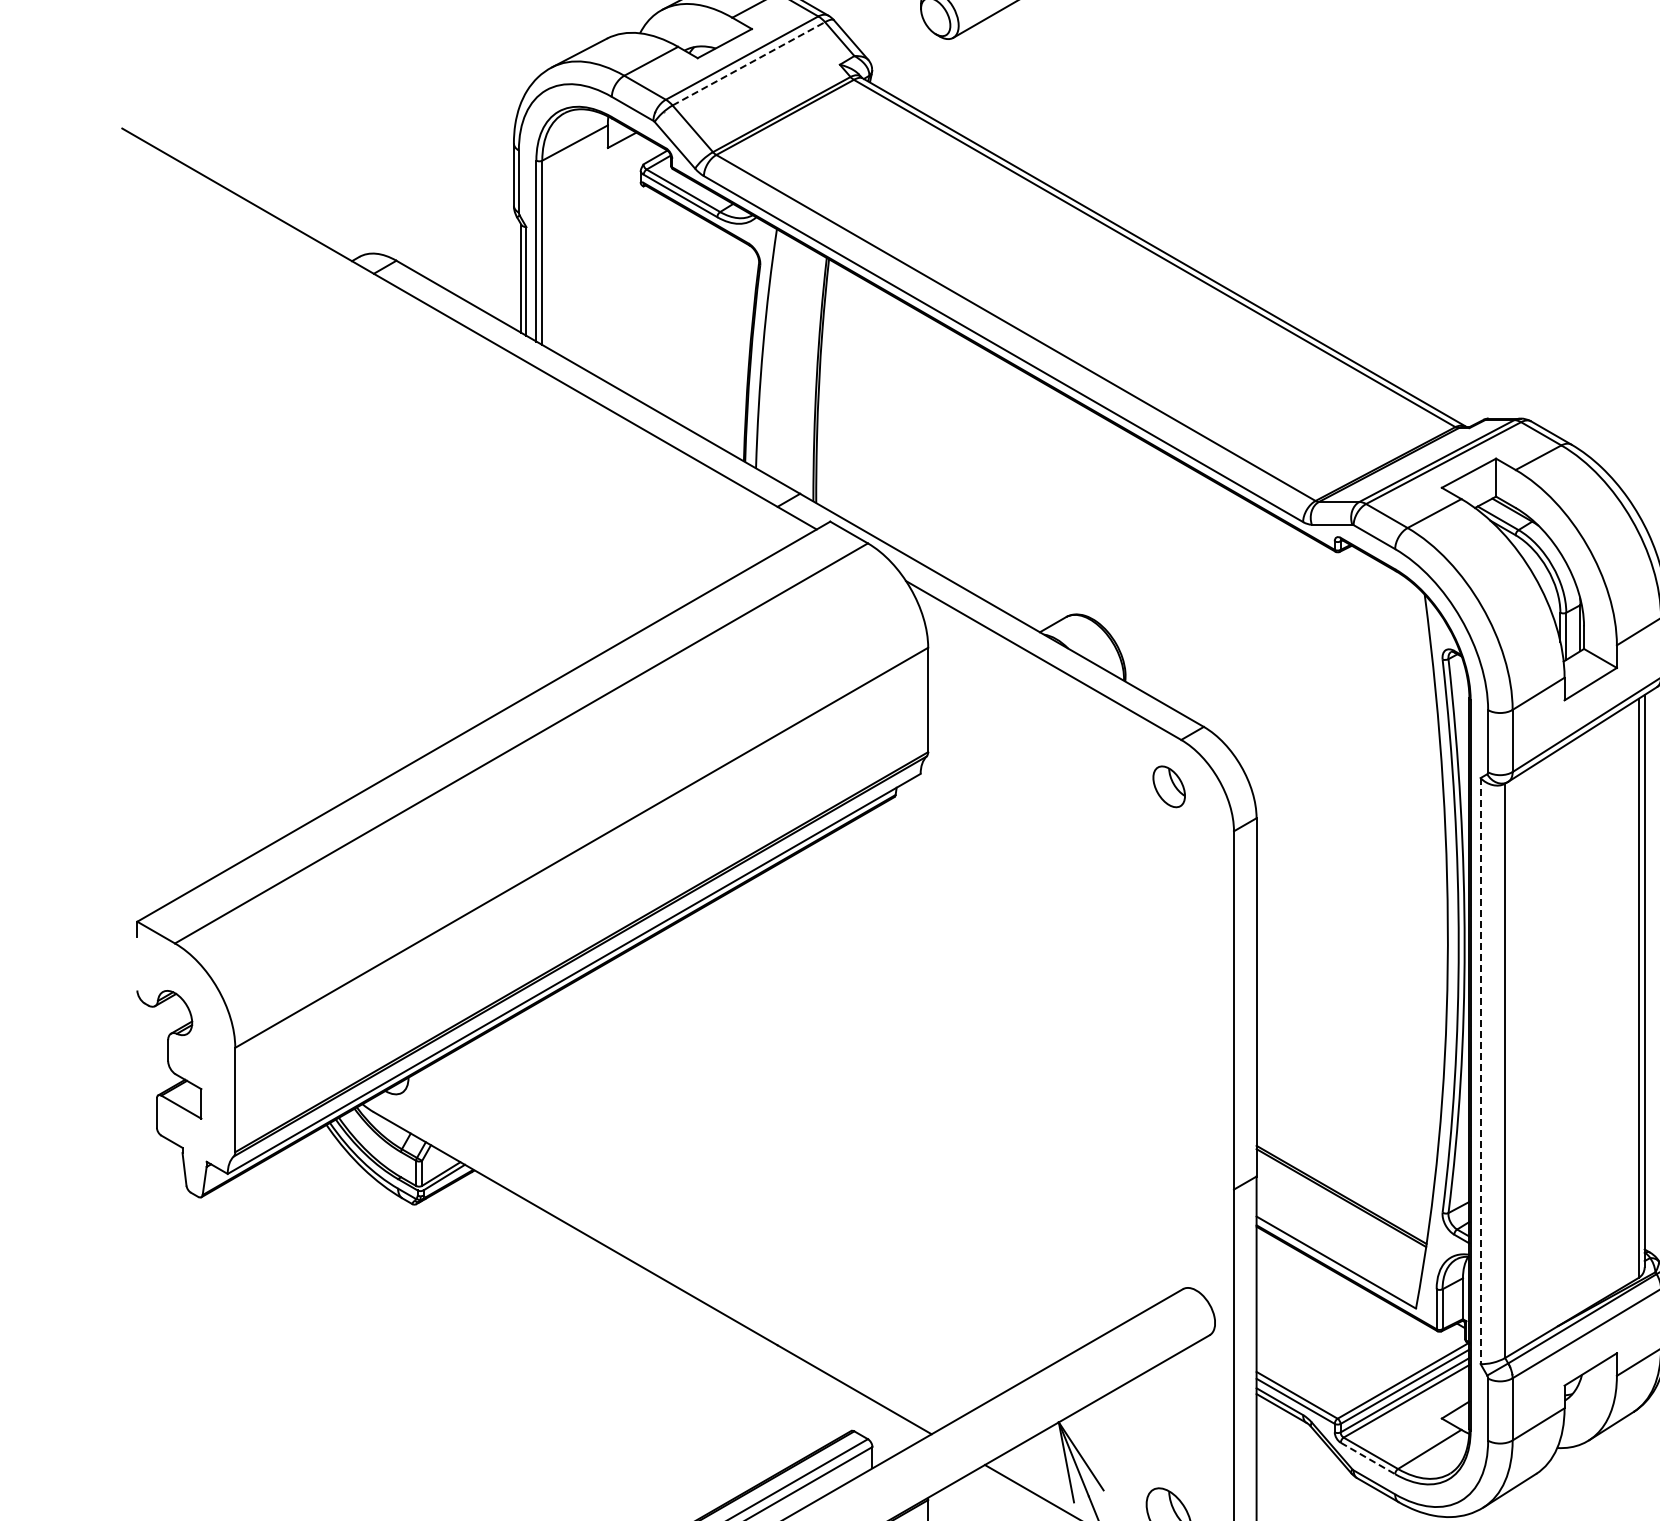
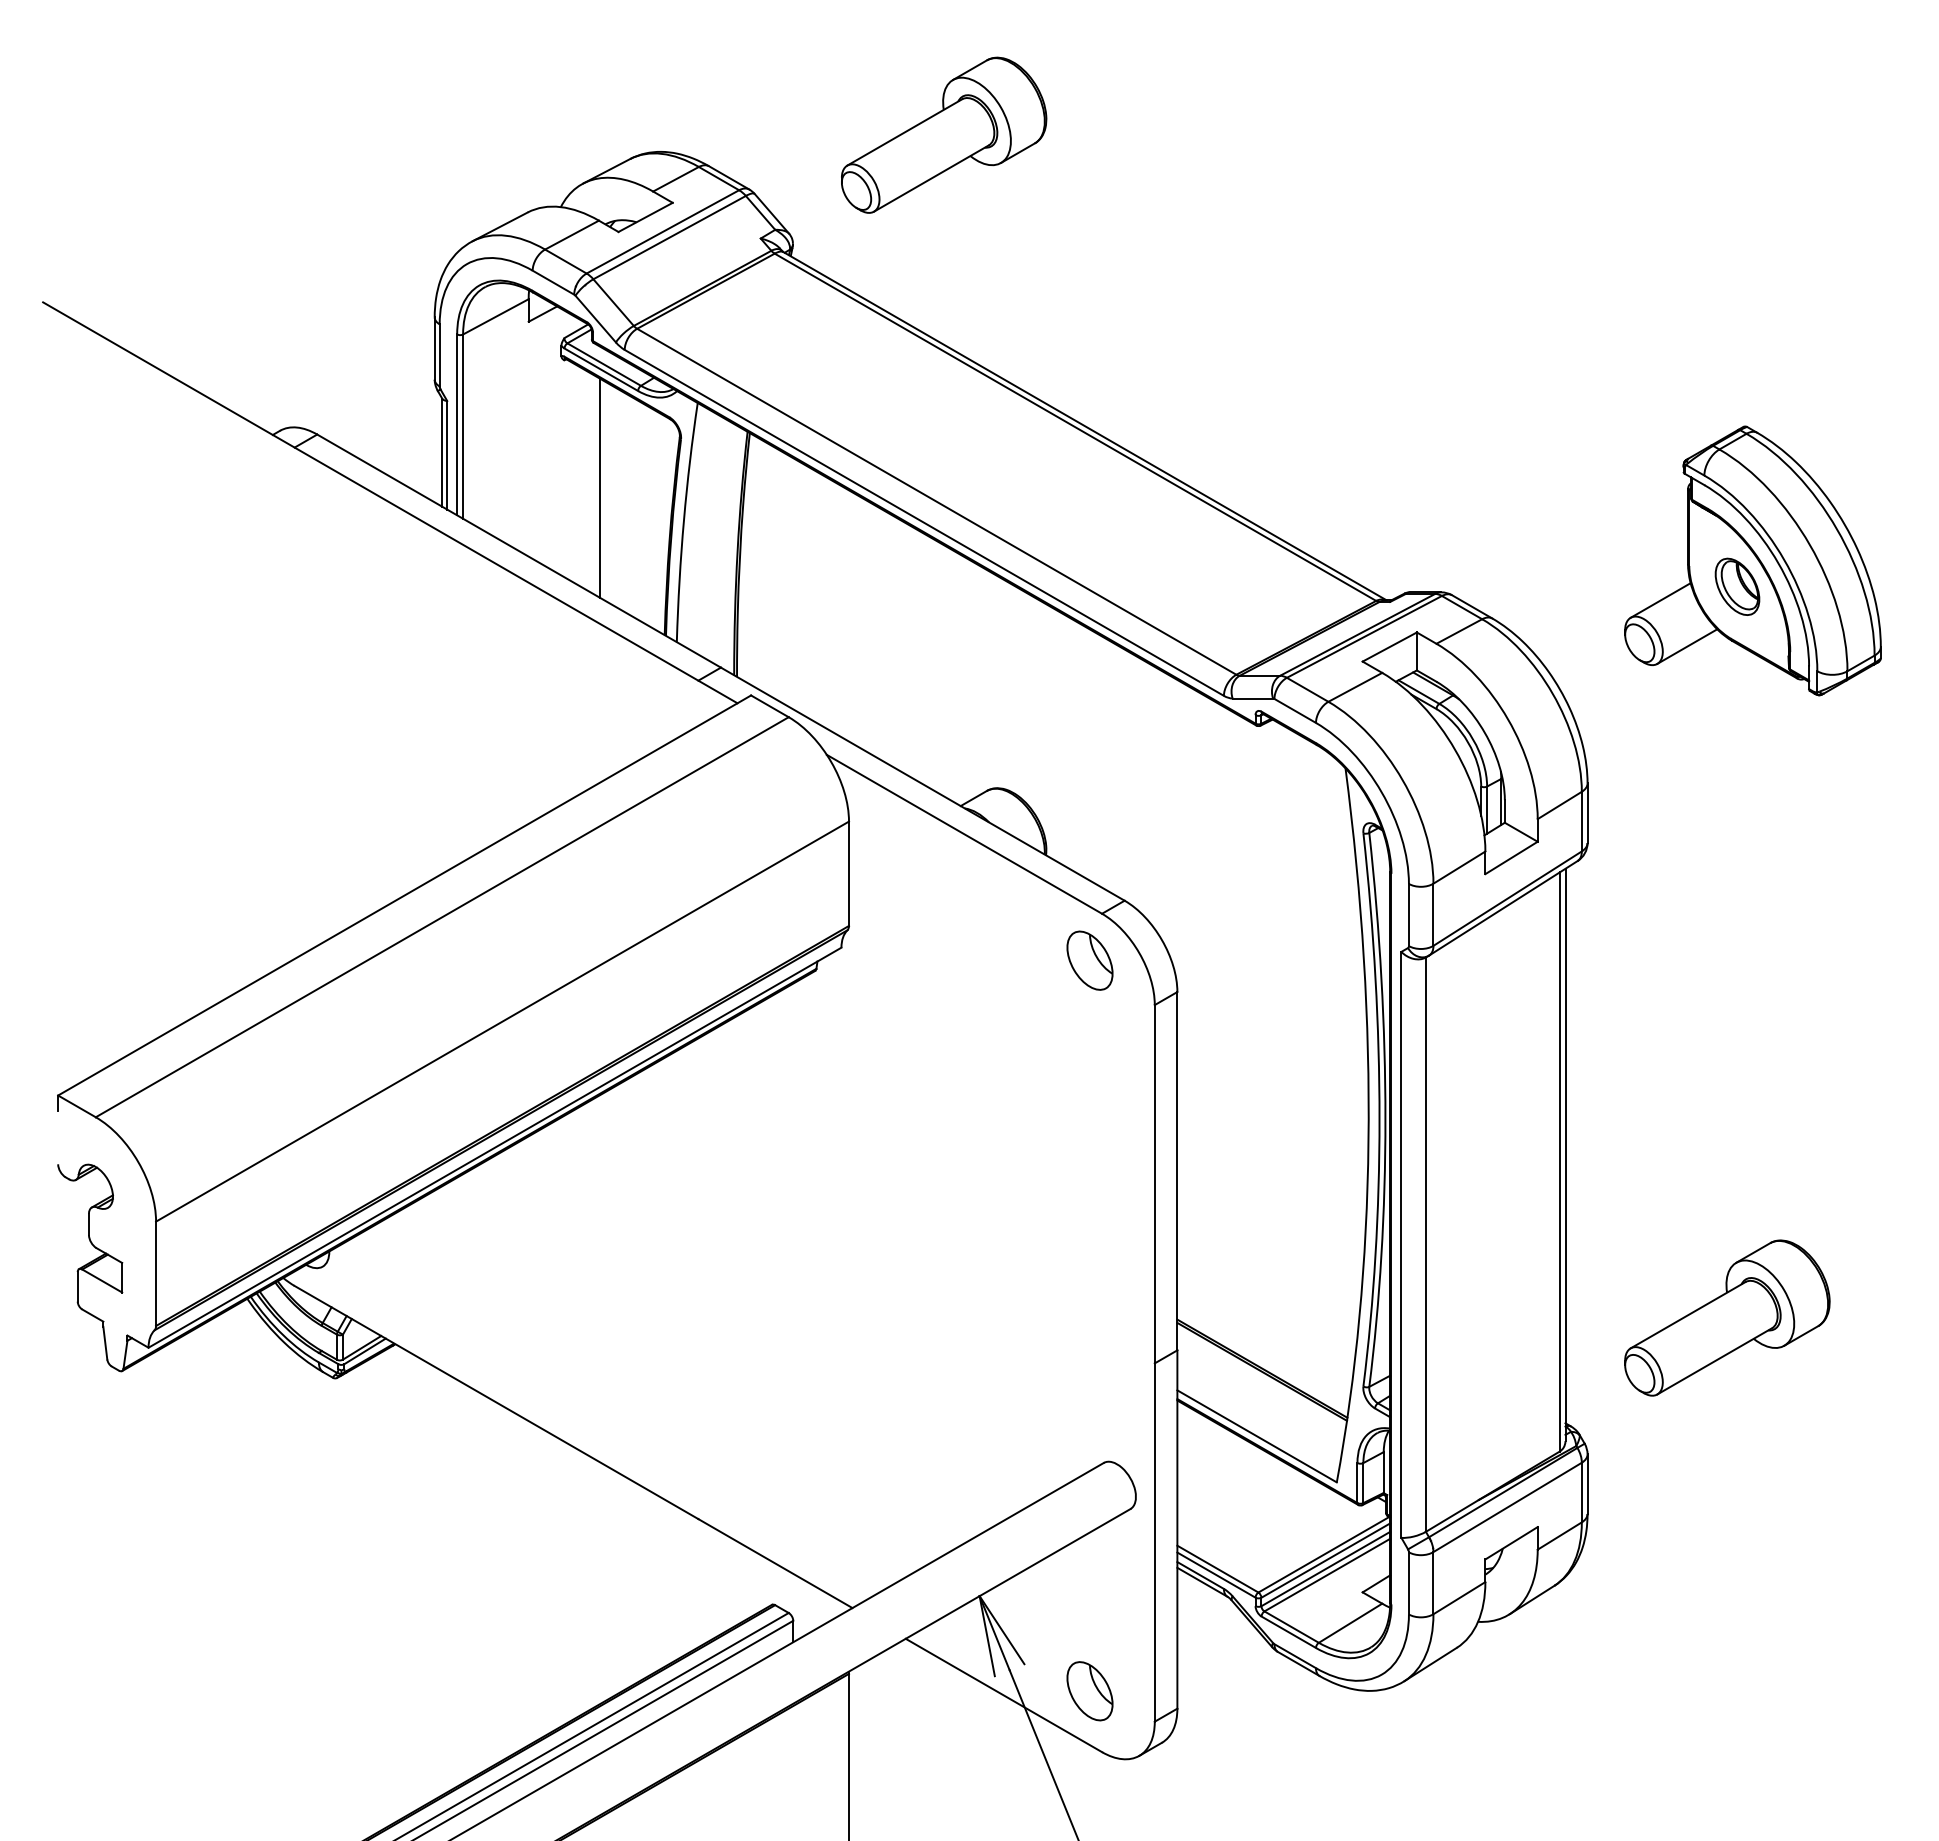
line: (748, 63) -> (669, 237), dashed -> solid
line: (679, 314) -> (600, 488), added
part: (1168, 786) -> (1089, 960), size x1.43
line: (1480, 1070) -> (1401, 1244), dashed -> solid
line: (1368, 1458) -> (1289, 1632), dashed -> solid

